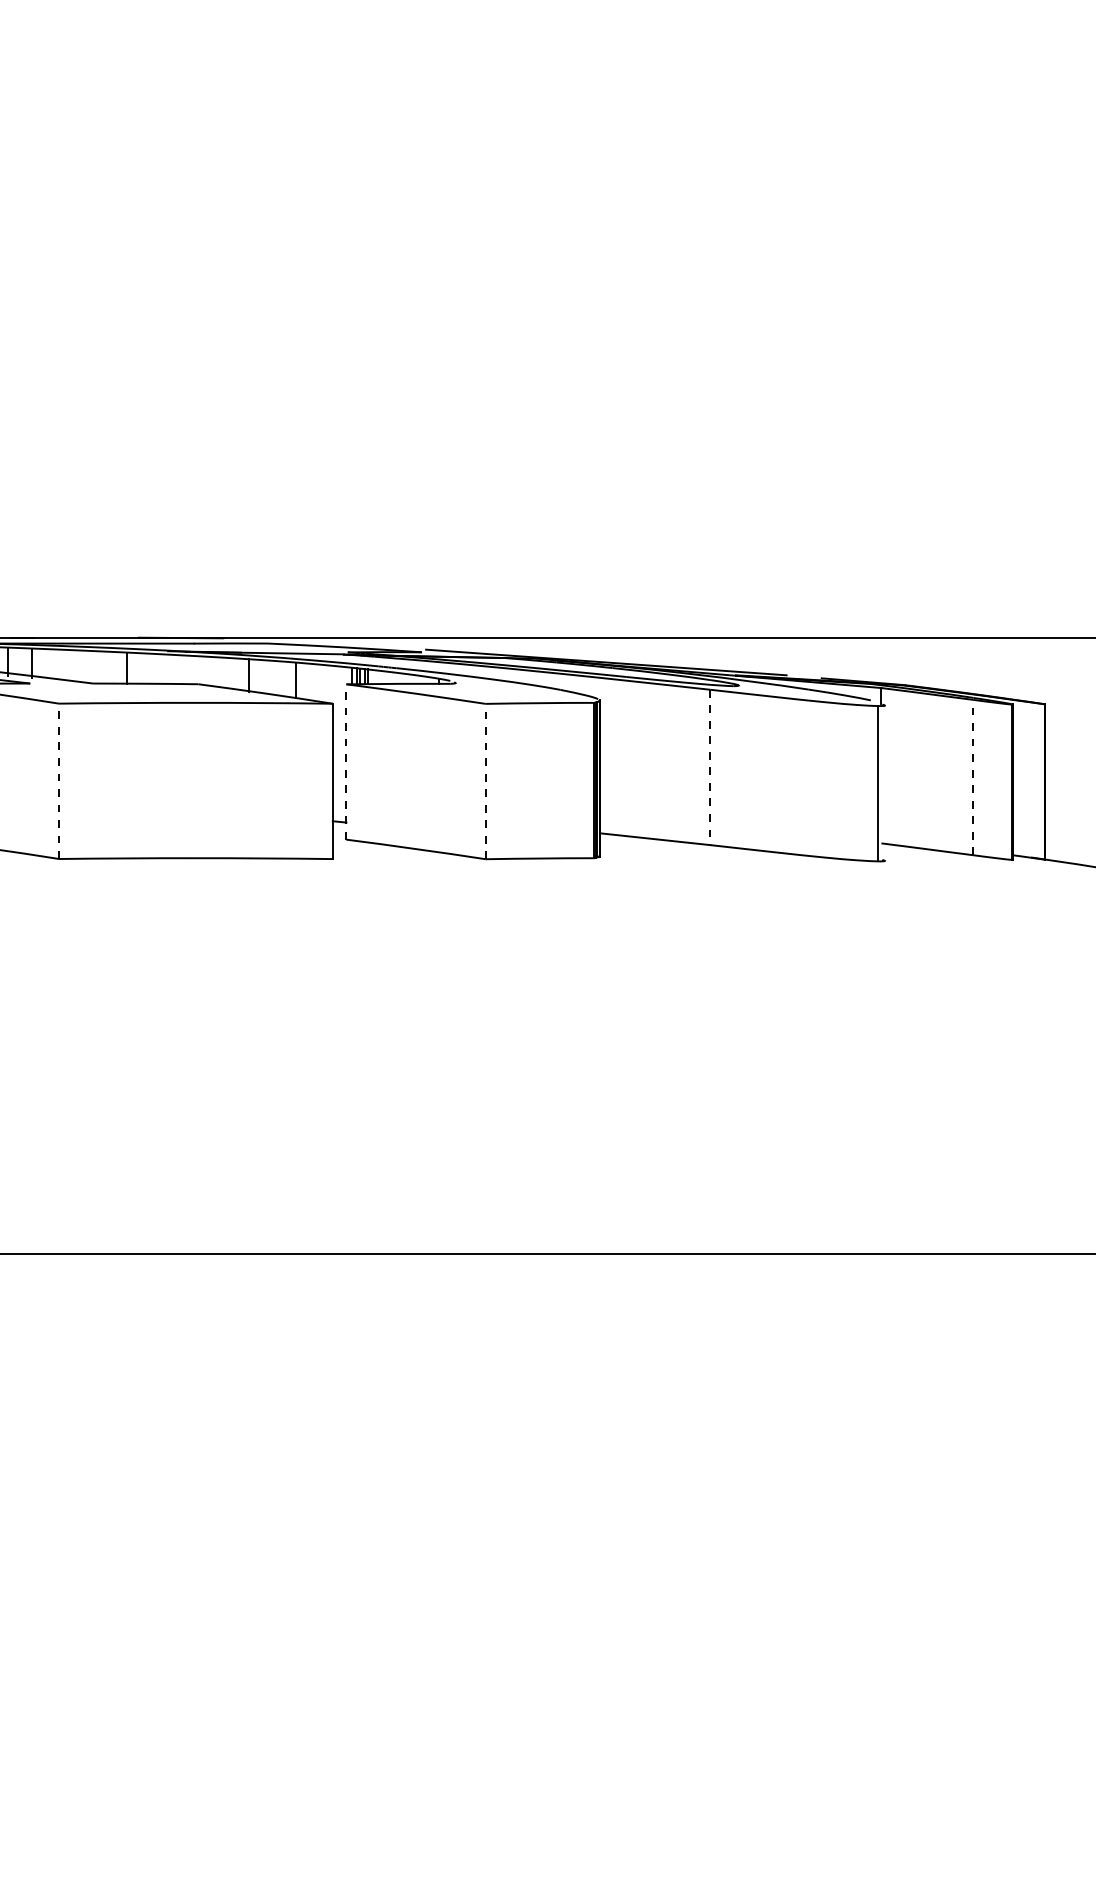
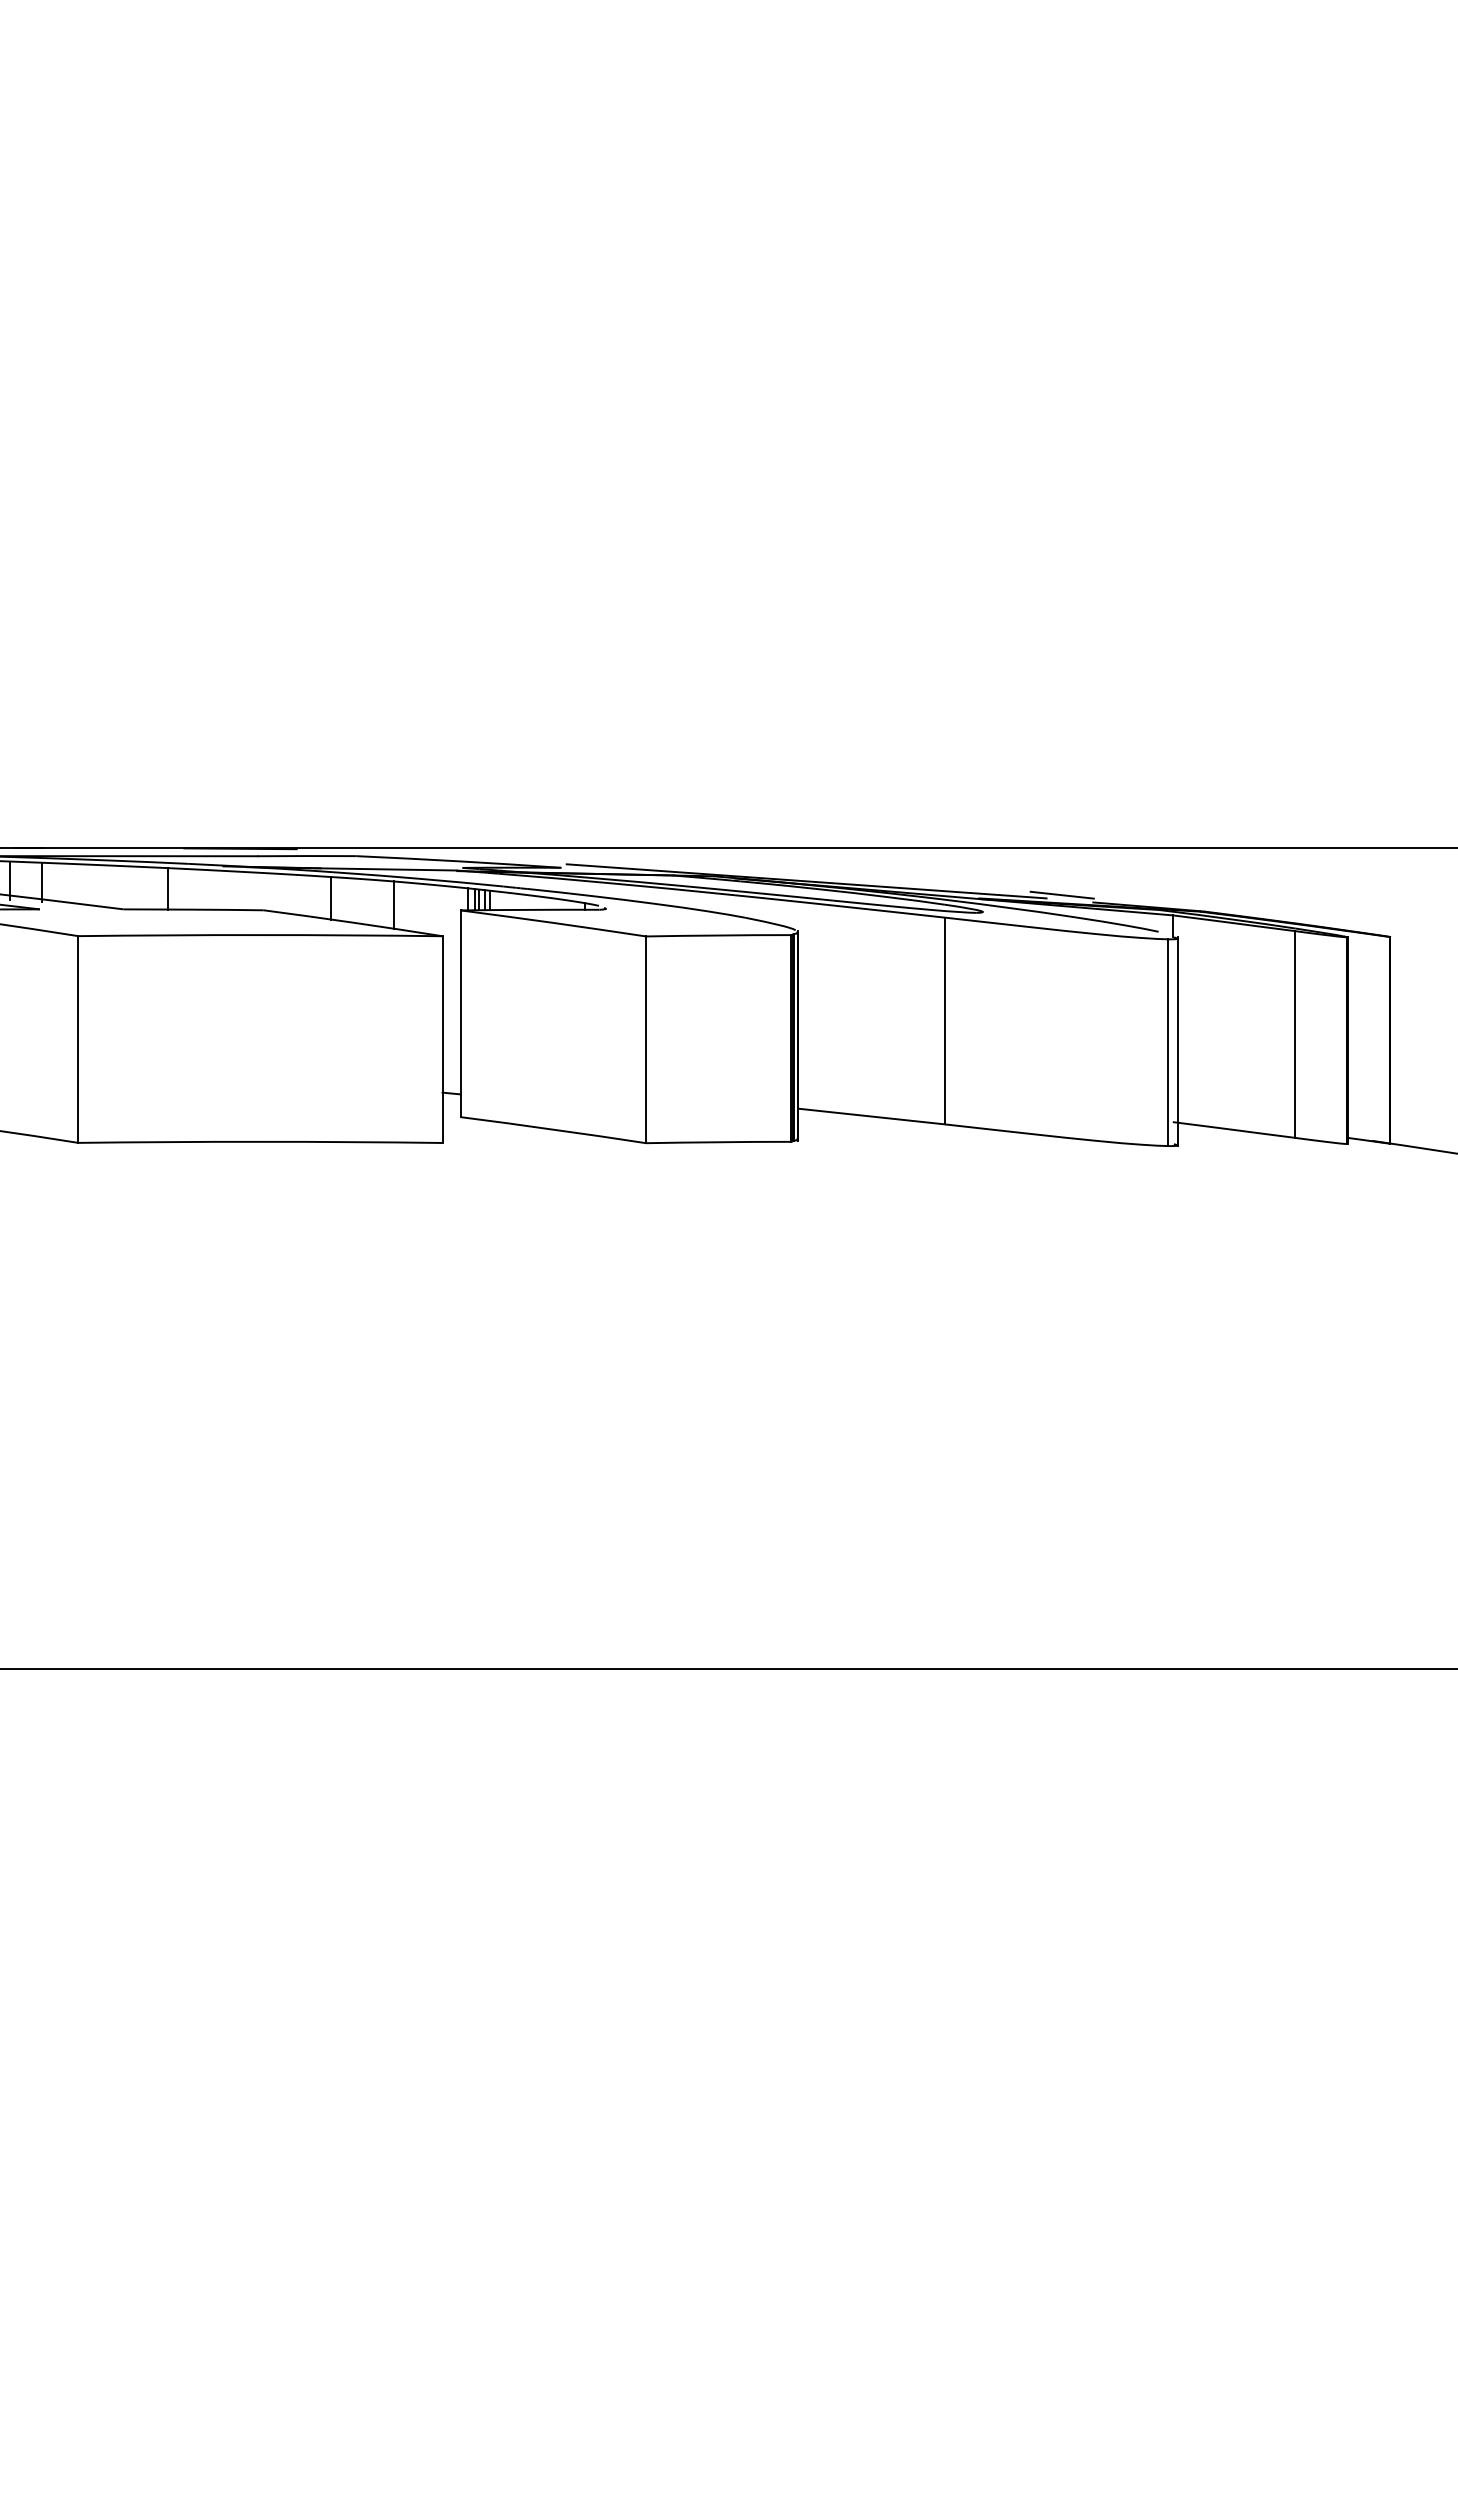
line: (797, 672) -> (1061, 894), added
line: (346, 761) -> (460, 1013), dashed -> solid
line: (709, 767) -> (944, 1021), dashed -> solid
line: (972, 776) -> (1294, 1033), dashed -> solid
line: (59, 781) -> (78, 1039), dashed -> solid
line: (486, 781) -> (646, 1039), dashed -> solid
line: (885, 782) -> (1177, 1040), added

